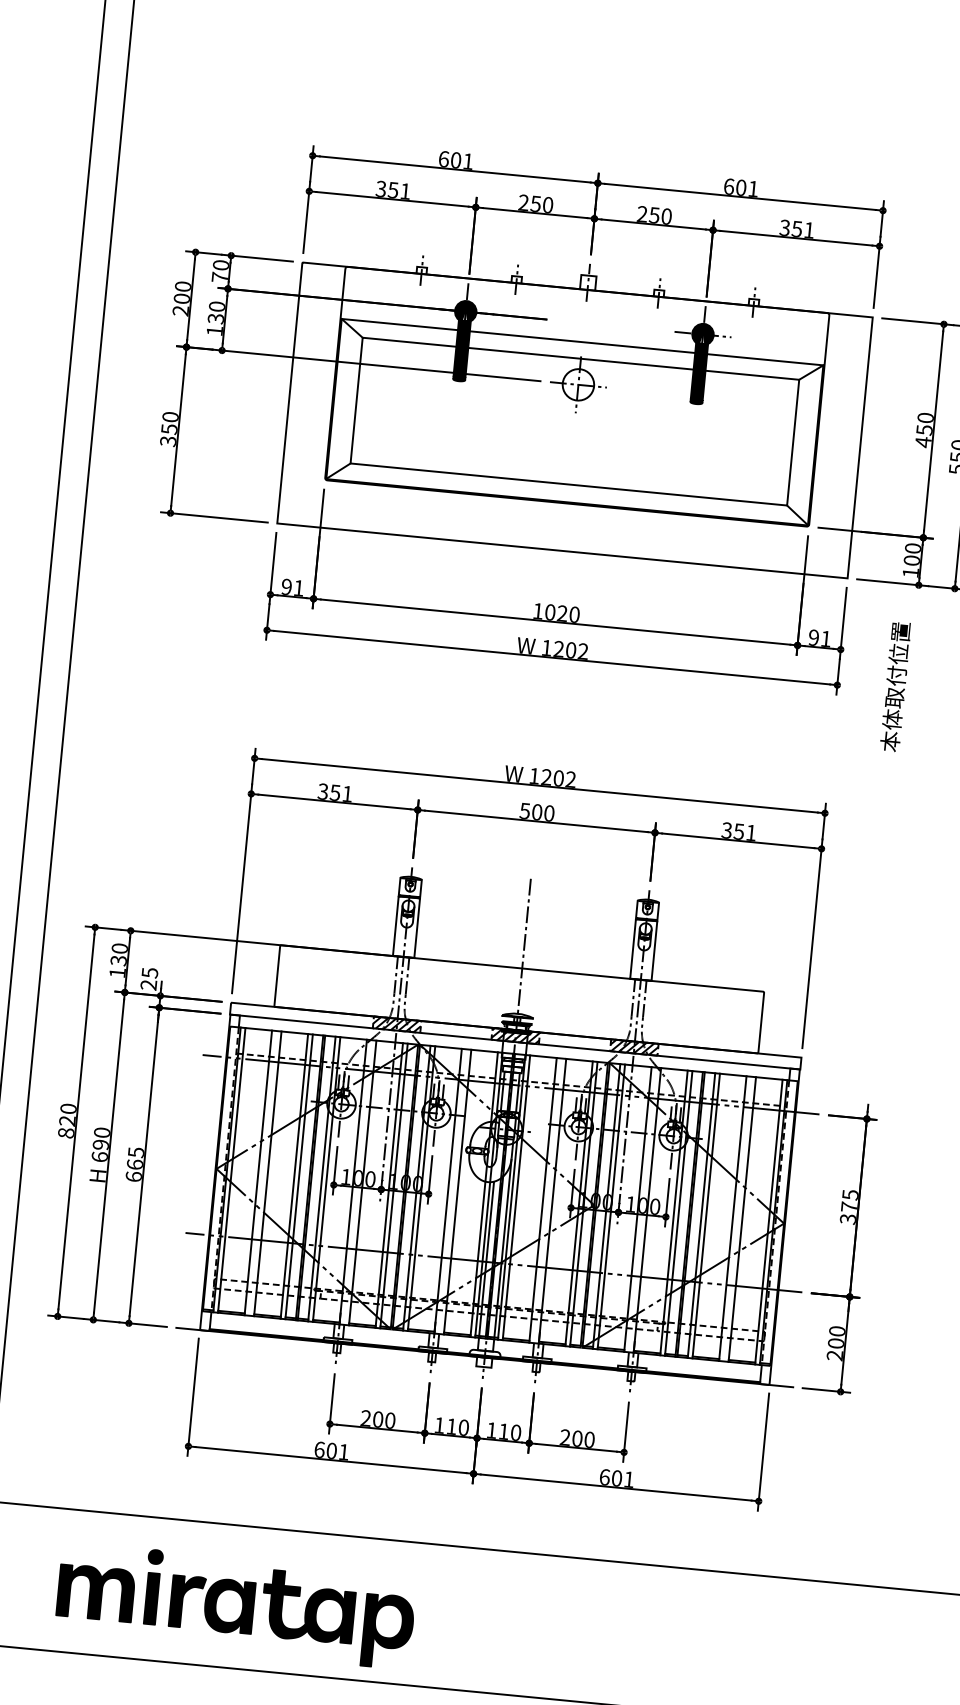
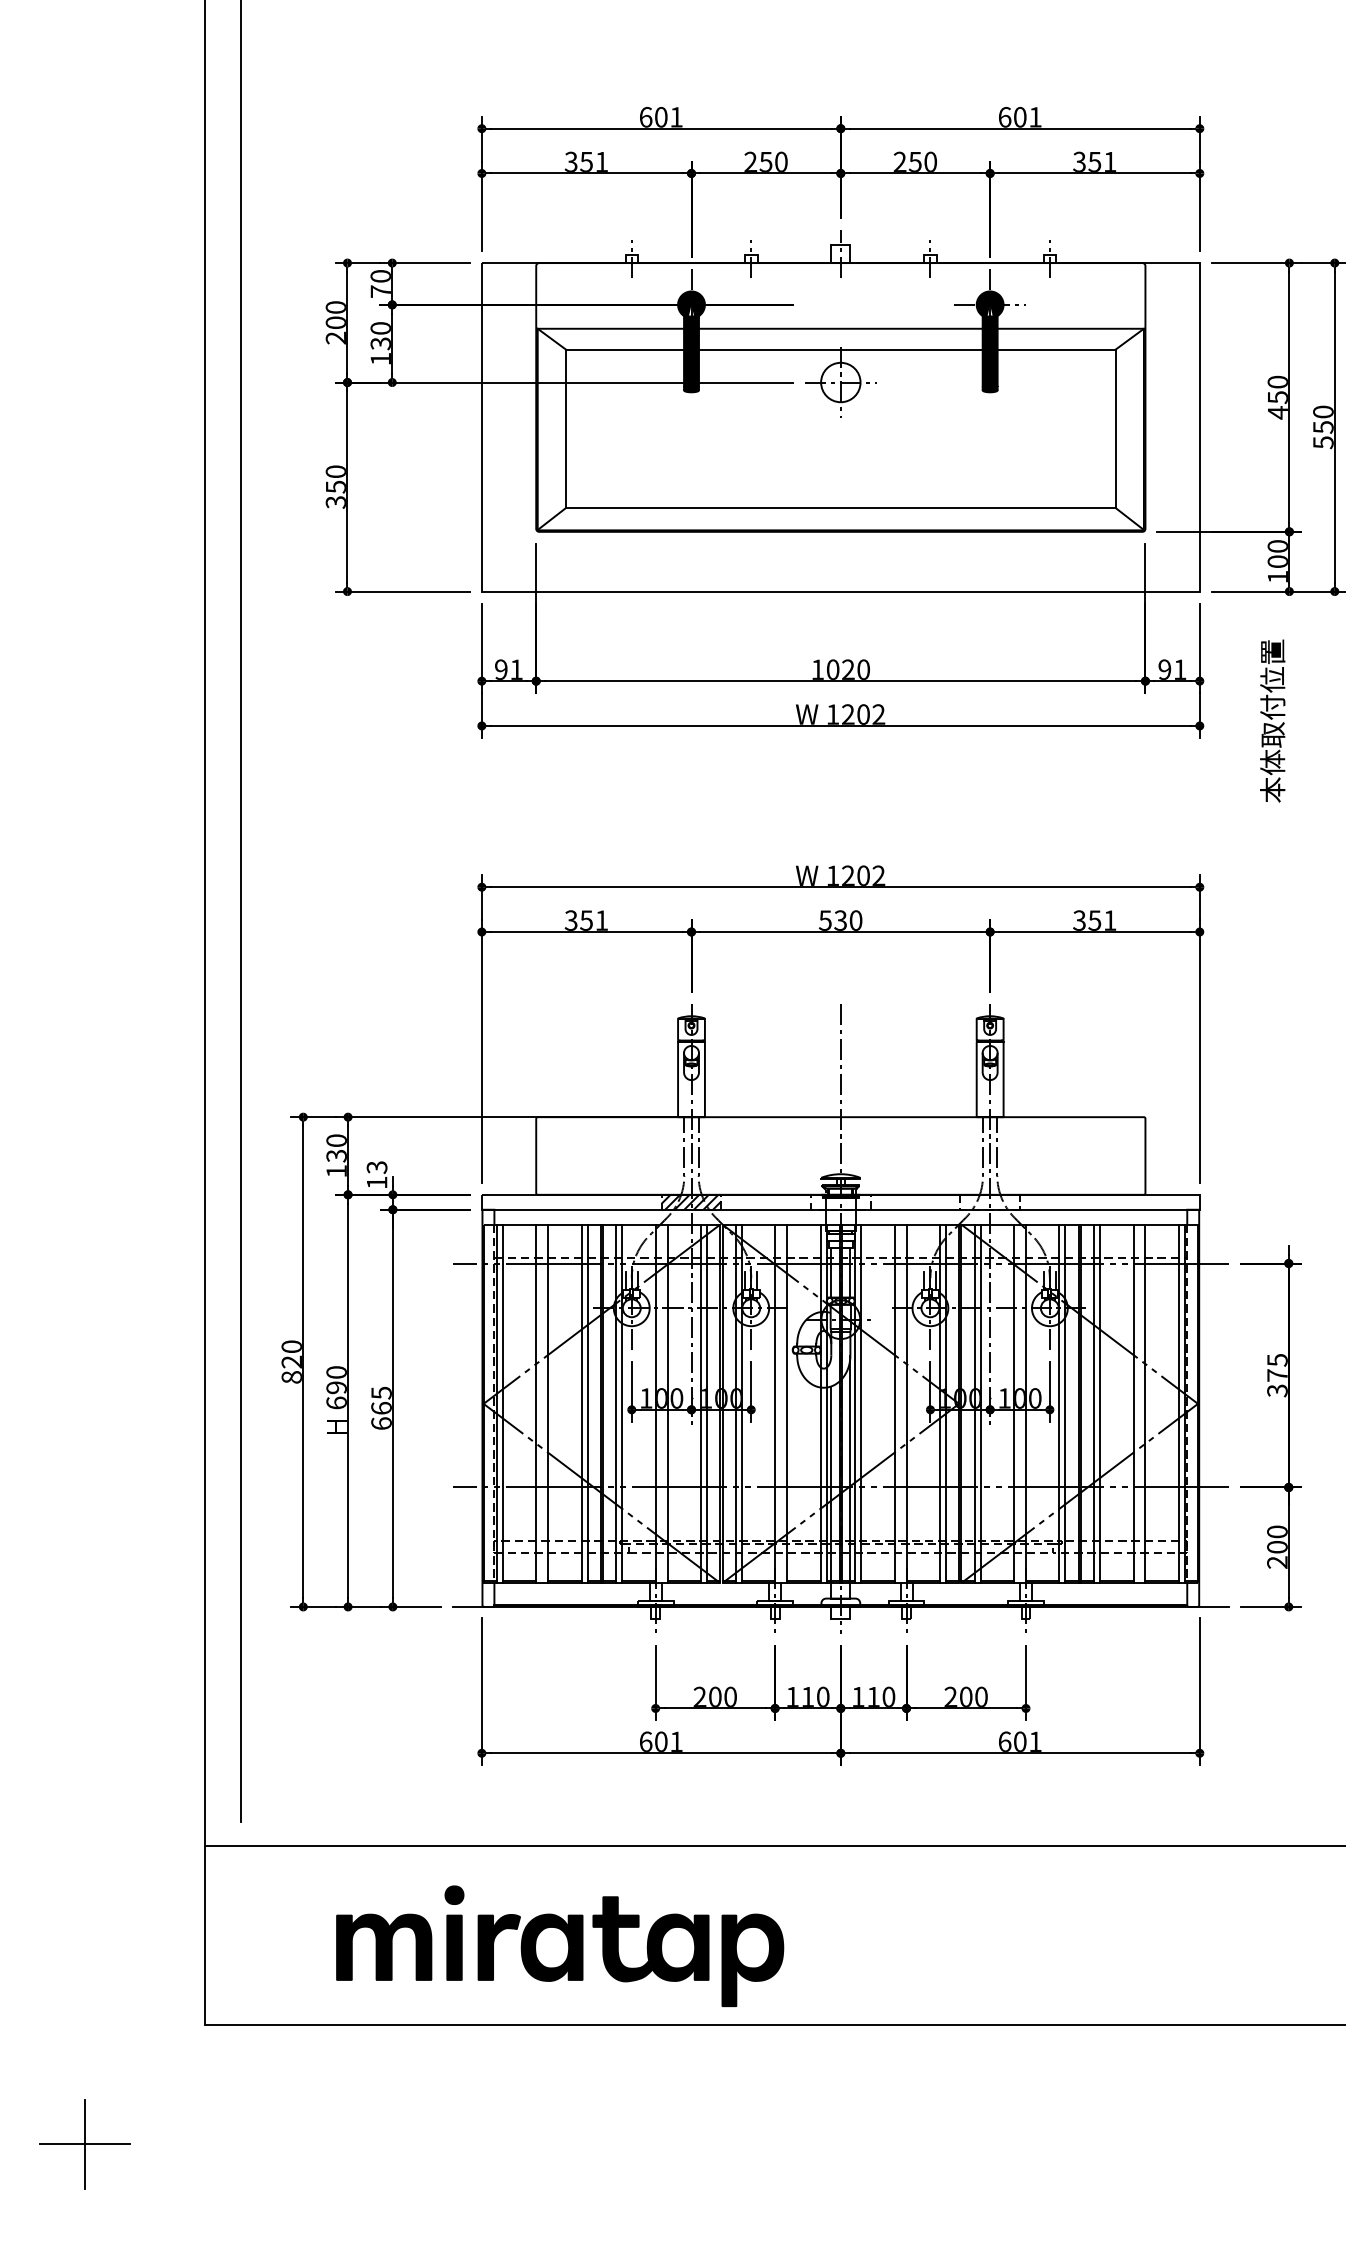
text: (537, 812) -> (840, 920), 500 -> 530
text: (148, 979) -> (376, 1175), 25 -> 13
hatch: (515, 1035) -> (840, 1201), removed
hatch: (634, 1046) -> (990, 1201), removed

